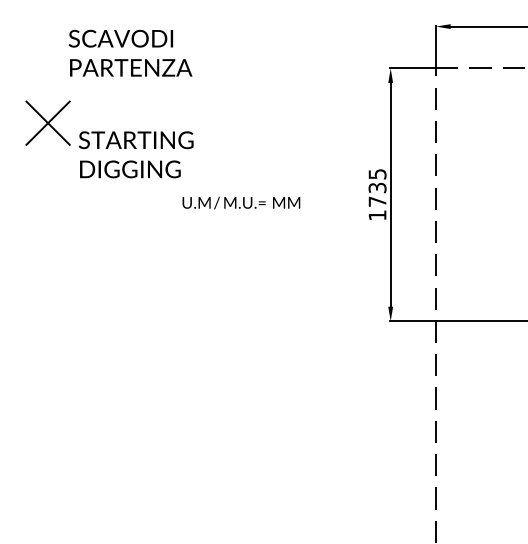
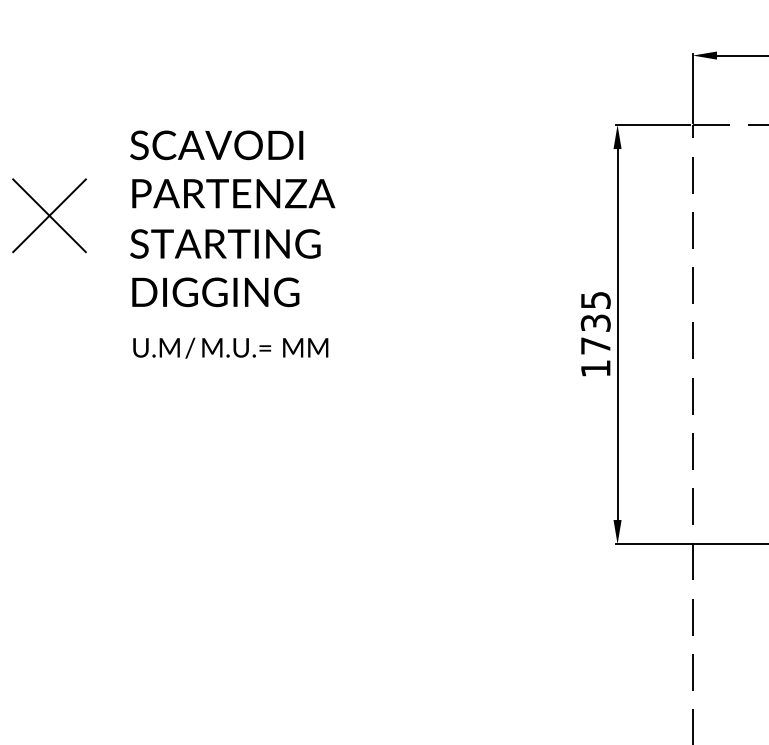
text: (130, 52) -> (232, 168), moved
text: (135, 154) -> (224, 267), moved
text: (241, 202) -> (230, 347), moved

